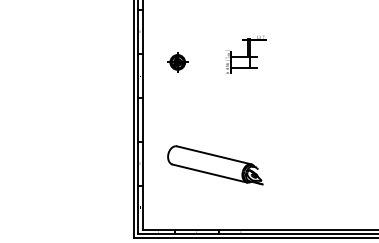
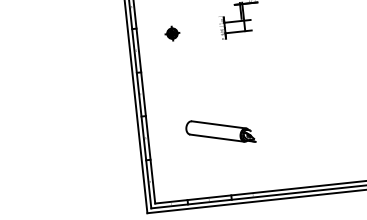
part: (177, 62) -> (172, 33), size x0.71
part: (214, 164) -> (219, 131), size x0.71

